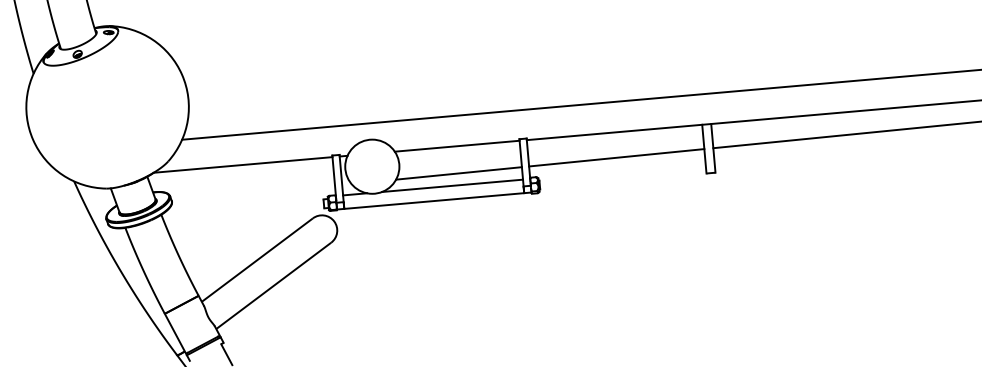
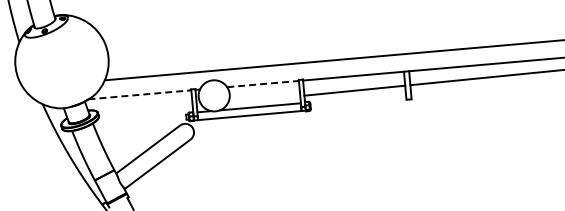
line: (457, 146) -> (263, 84), solid -> dashed
line: (242, 164) -> (139, 94), solid -> dashed
line: (457, 173) -> (263, 99), removed

